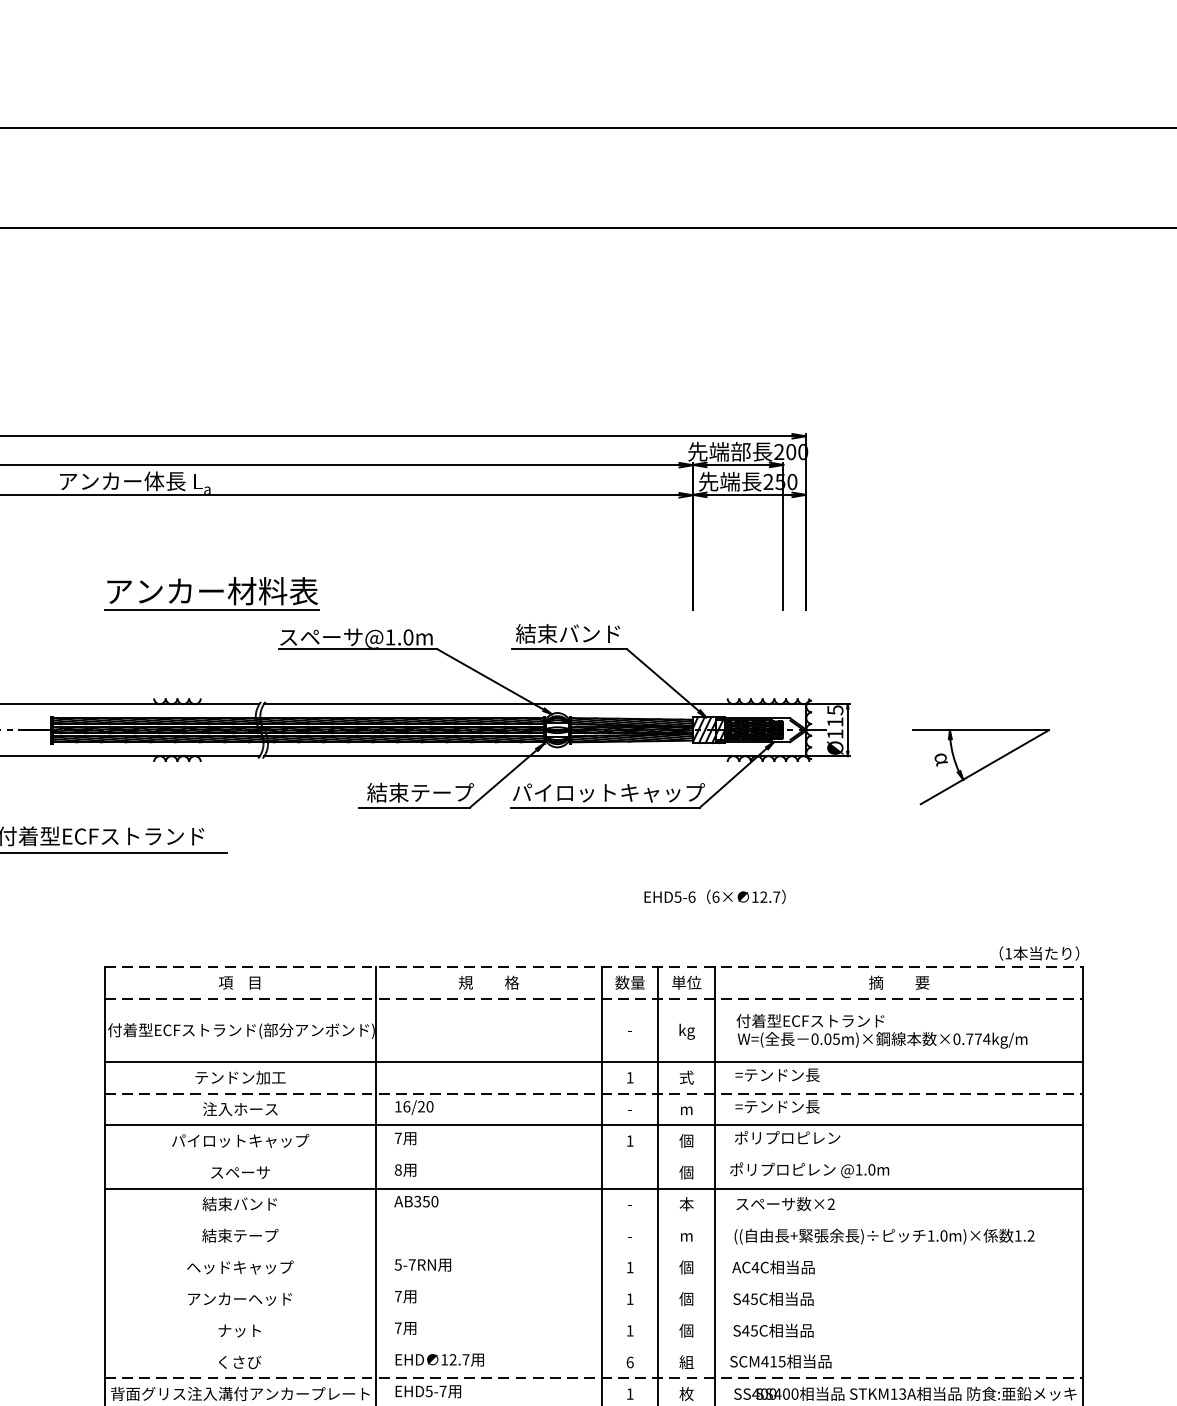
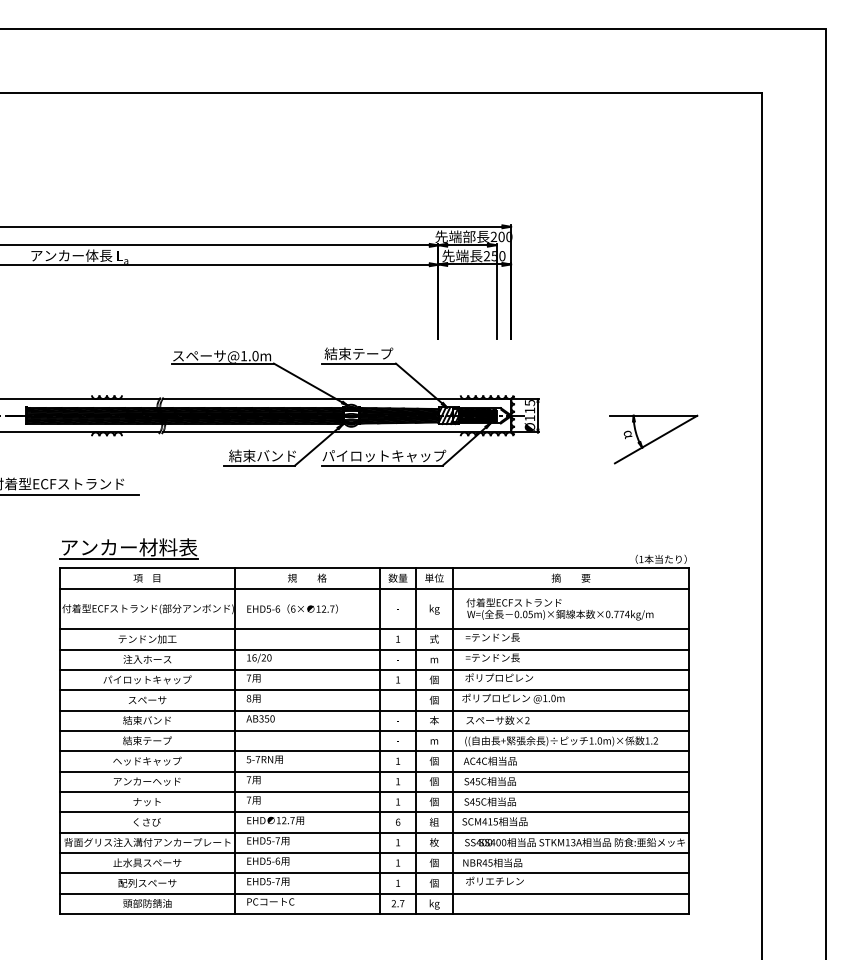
part: (210, 592) -> (128, 548), moved
text: (591, 633) -> (373, 353), 結束バンド -> 結束テープ
part: (980, 767) -> (653, 439), moved
text: (442, 791) -> (277, 455), 結束テープ -> 結束バンド
text: (714, 896) -> (292, 608), moved
line: (593, 967) -> (374, 568), dashed -> solid
line: (593, 998) -> (374, 588), dashed -> solid
line: (593, 1093) -> (374, 649), dashed -> solid
line: (593, 1157) -> (374, 690), added
line: (593, 1219) -> (374, 730), added
line: (593, 1252) -> (374, 751), added
line: (593, 1283) -> (374, 771), added
line: (593, 1314) -> (374, 791), added
line: (593, 1347) -> (374, 812), added
line: (593, 1378) -> (374, 832), dashed -> solid

